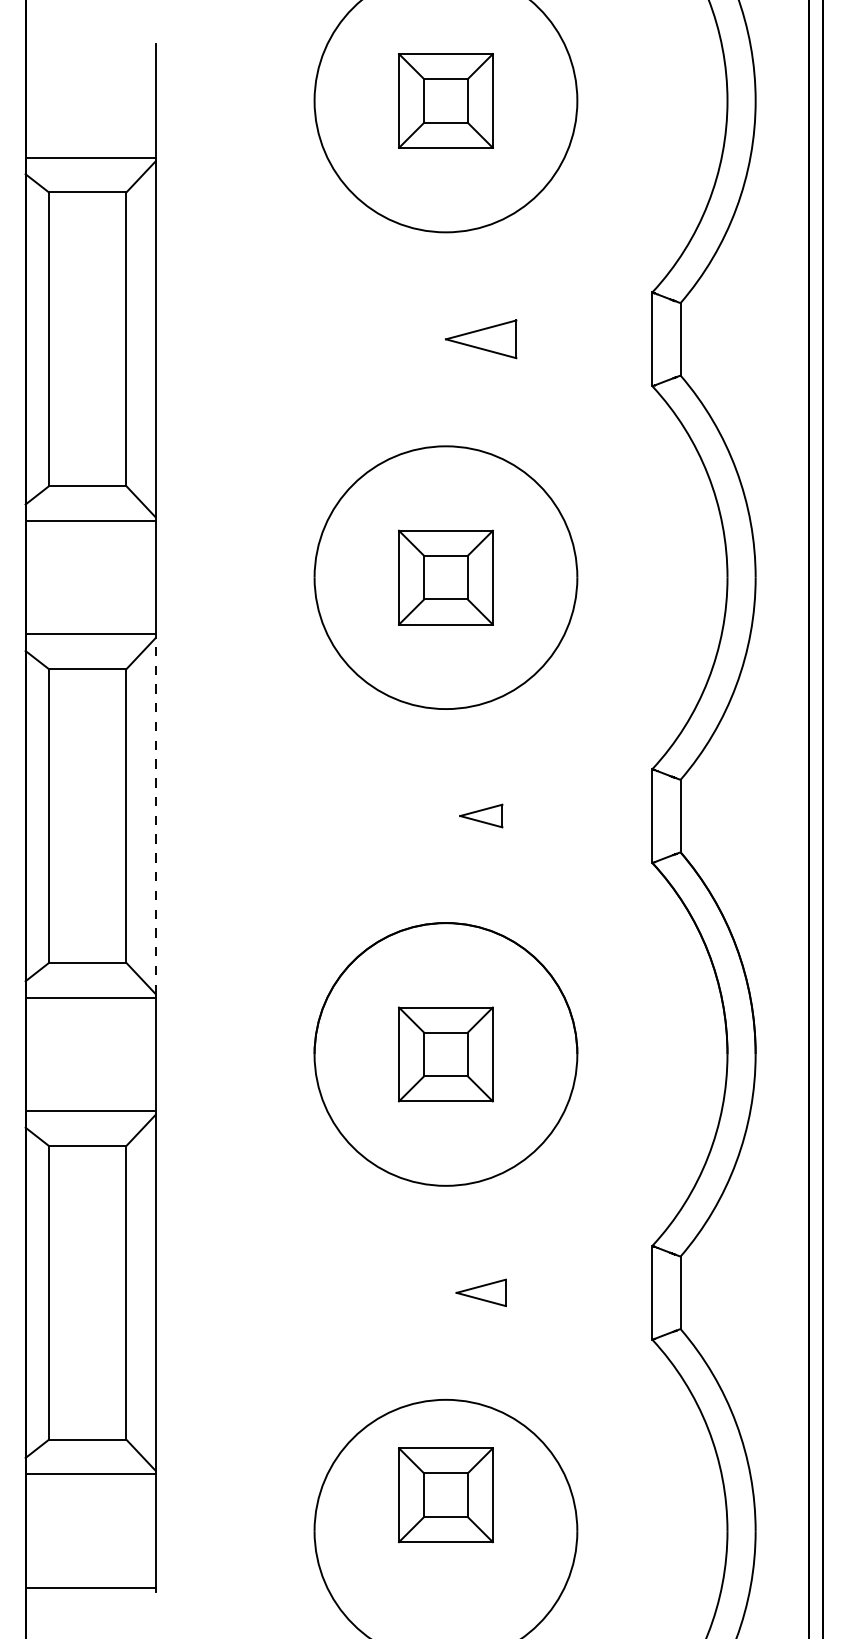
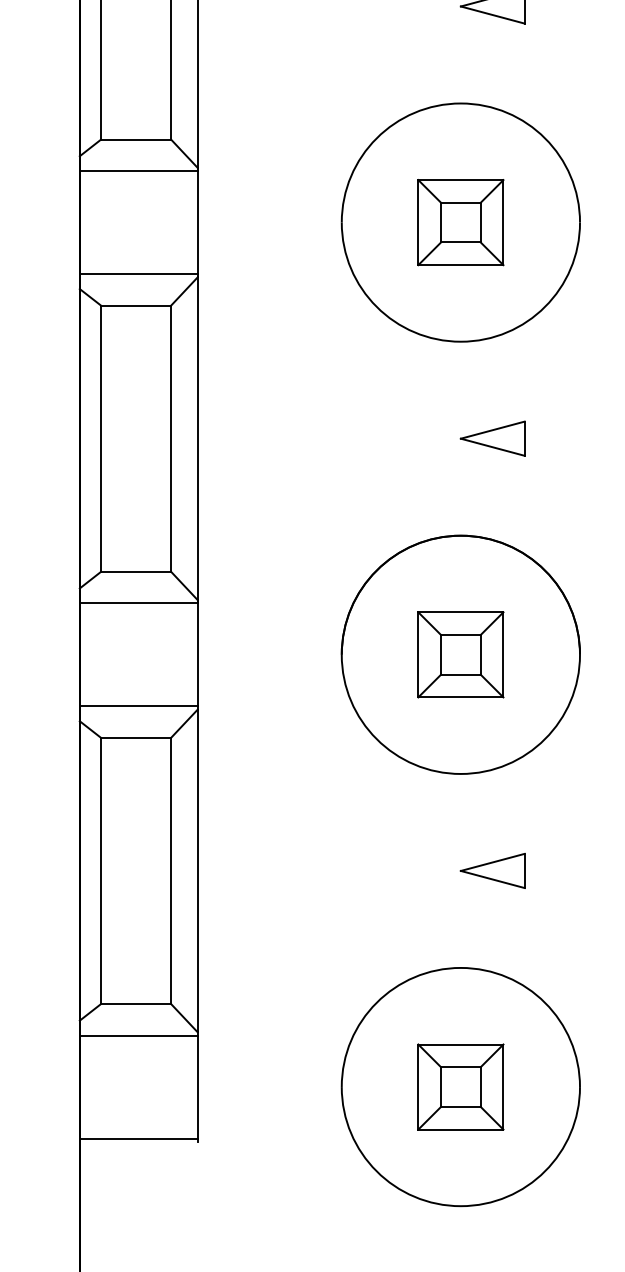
part: (481, 815) -> (493, 438), size x1.67
line: (155, 816) -> (197, 439), dashed -> solid
part: (481, 1292) -> (493, 870), size x1.43
part: (445, 1495) -> (460, 1087), moved

